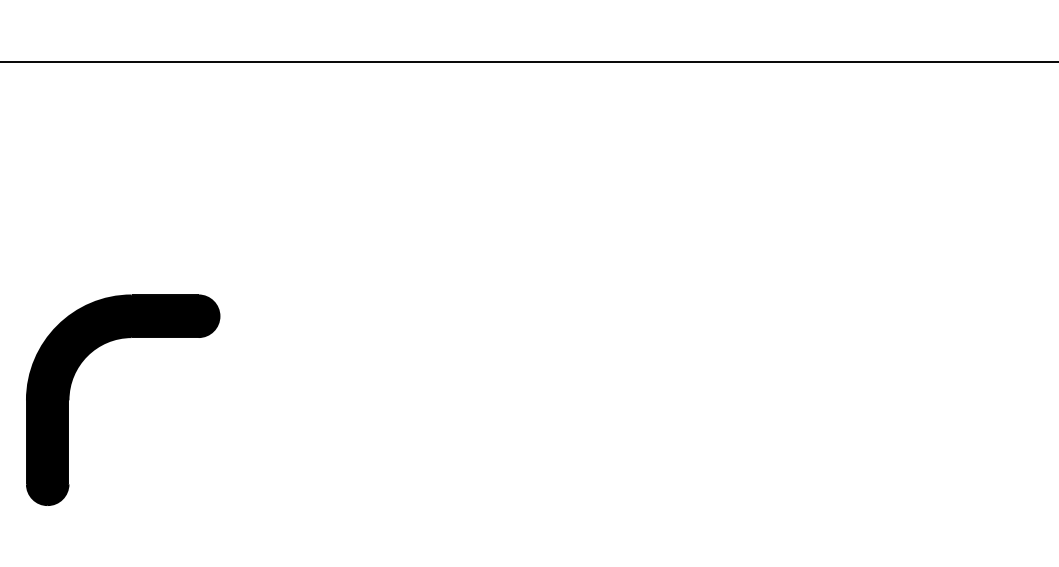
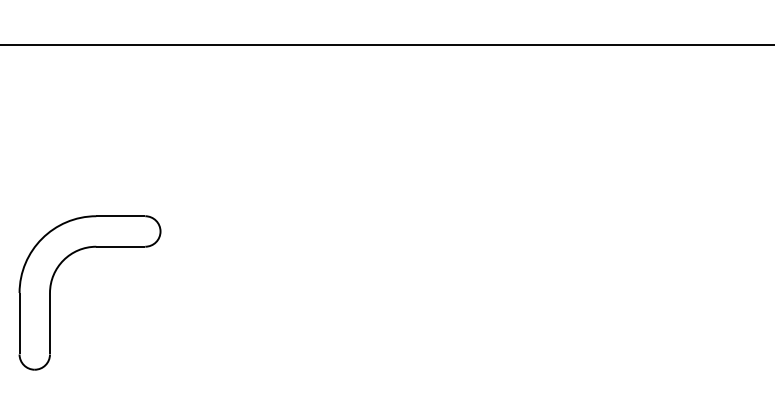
fill: (122, 399) -> (89, 292), removed

